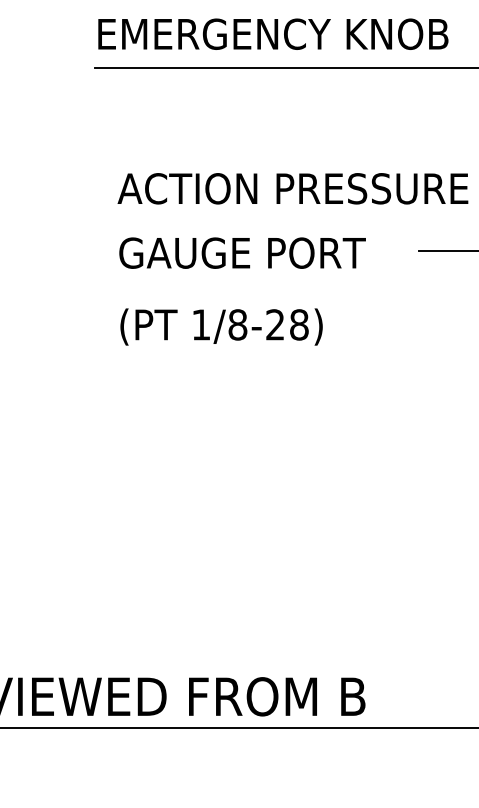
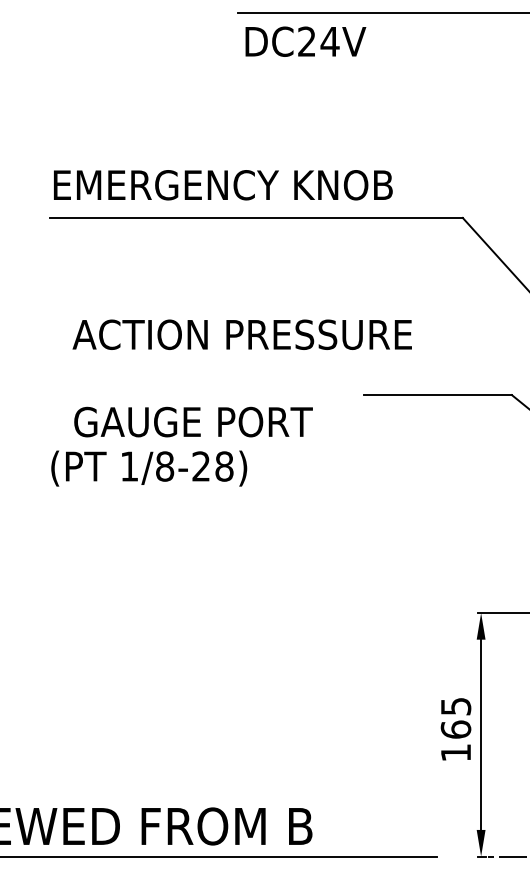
text: (242, 252) -> (193, 421), moved
text: (221, 326) -> (149, 468), moved

